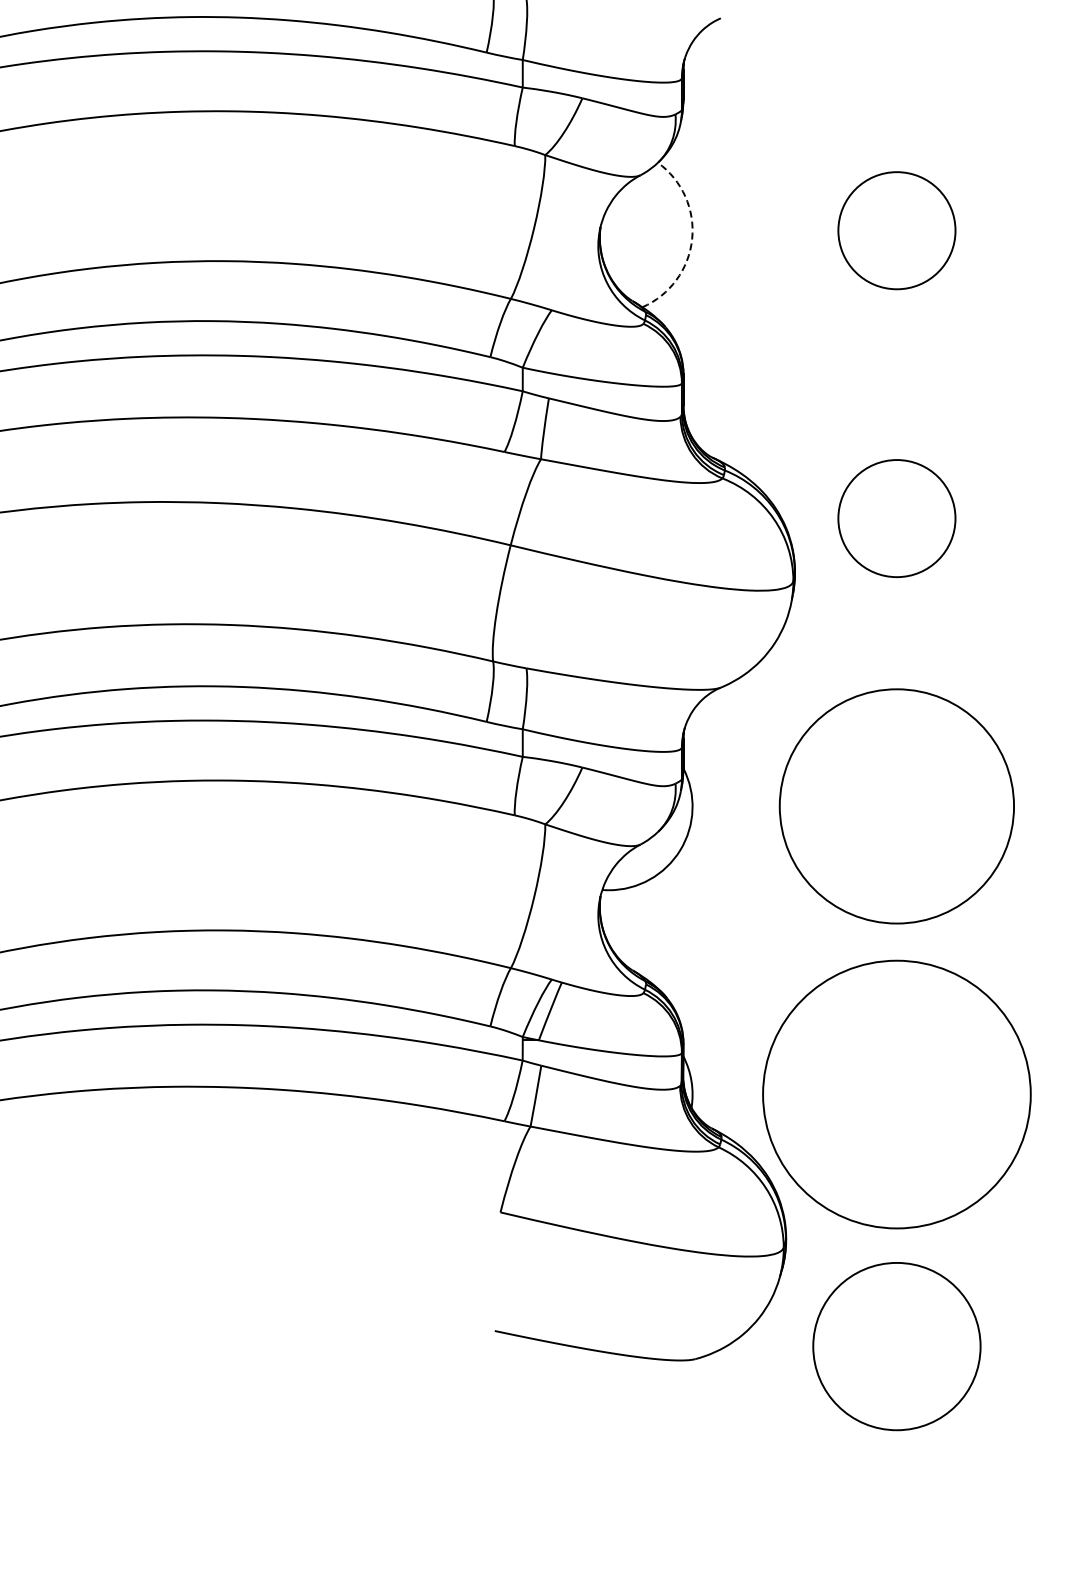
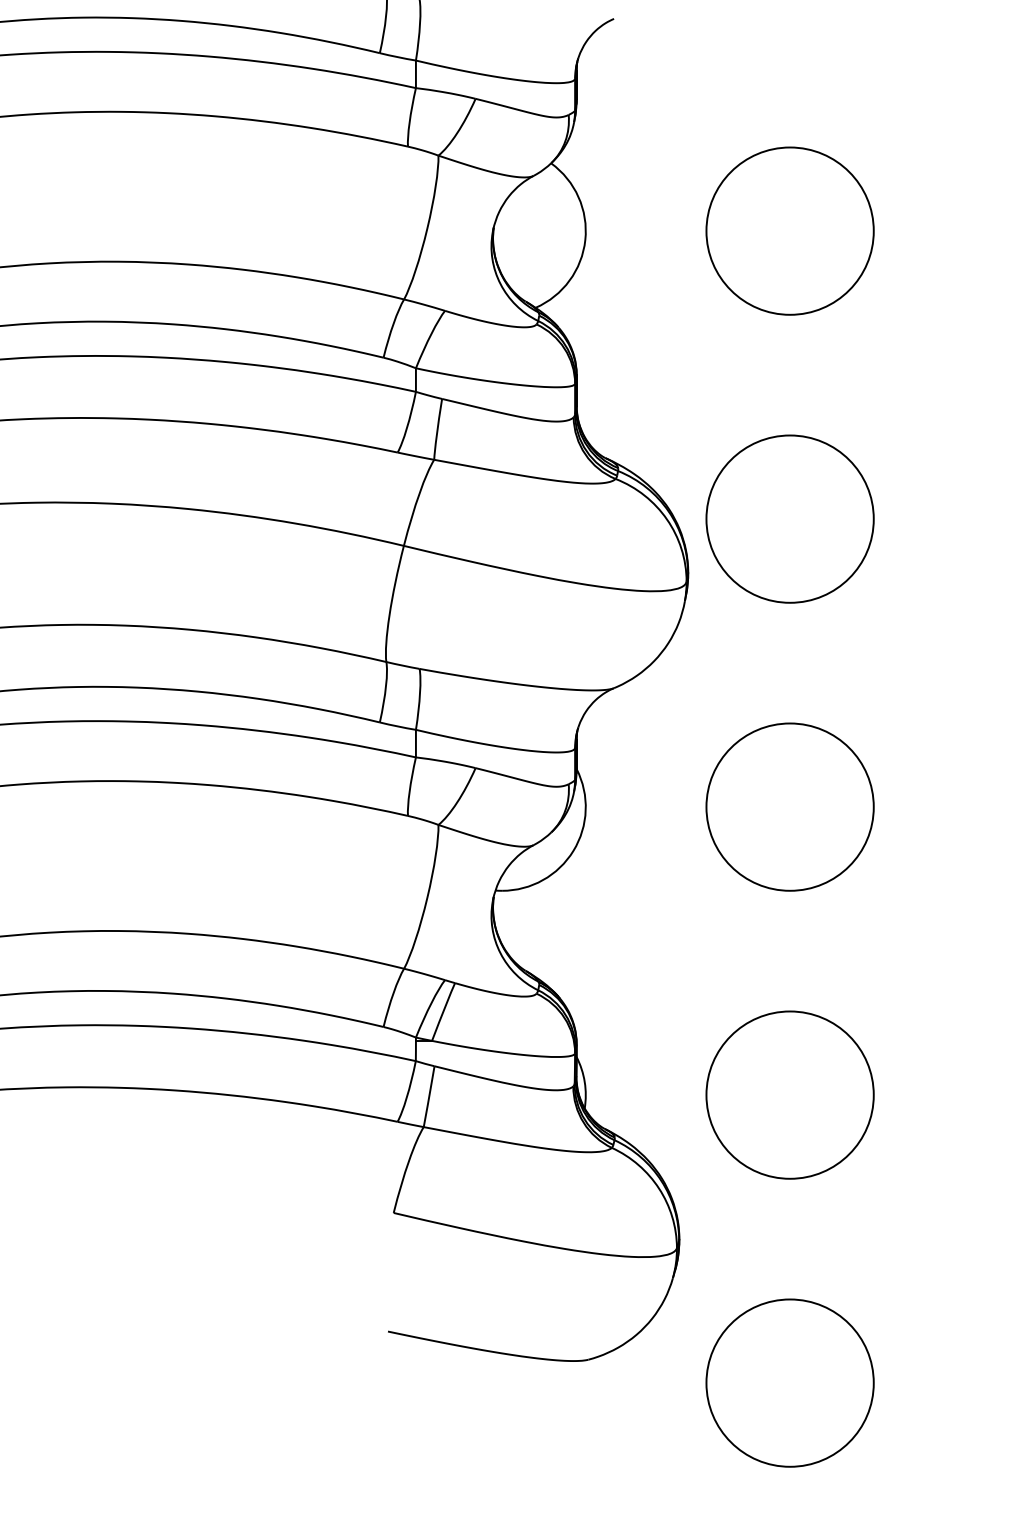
circle: (896, 230) -> (789, 231), size x1.43
arc: (692, 239) -> (585, 240), dashed -> solid
circle: (896, 518) -> (789, 519), size x1.43
circle: (896, 806) -> (789, 807), size x0.71
circle: (896, 1094) -> (789, 1095), size x0.62
circle: (896, 1346) -> (789, 1383), moved

